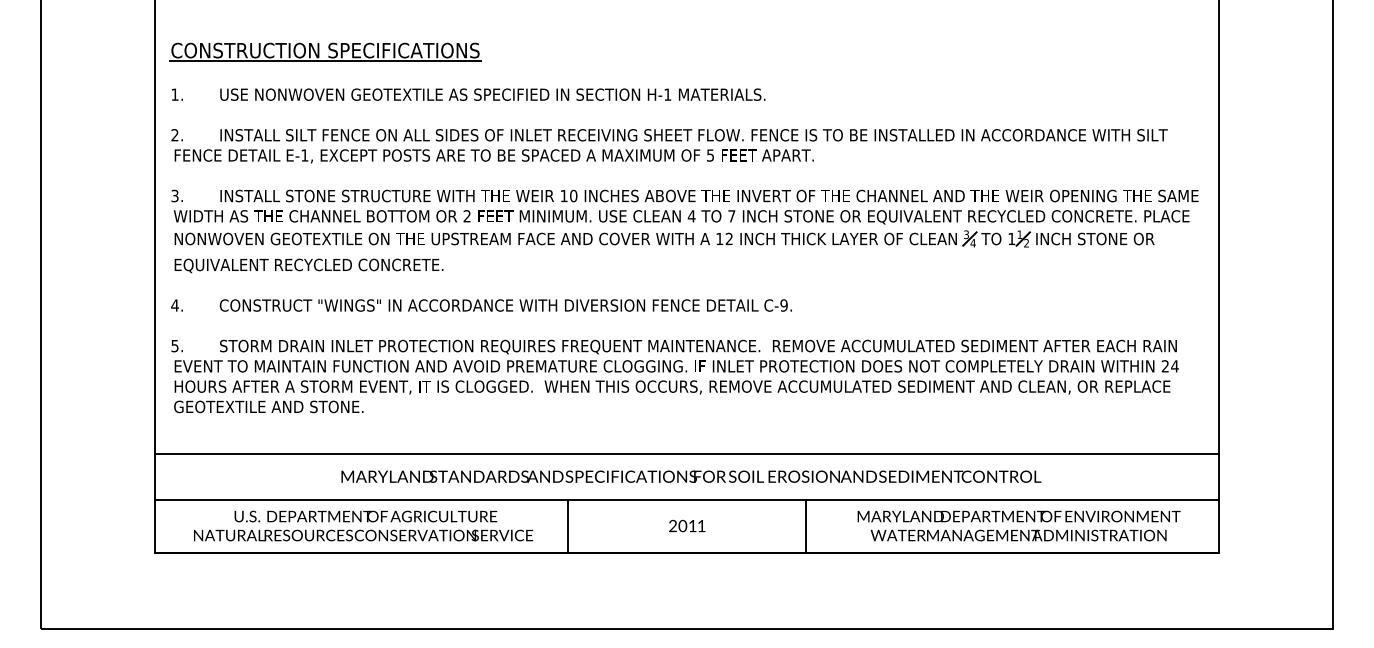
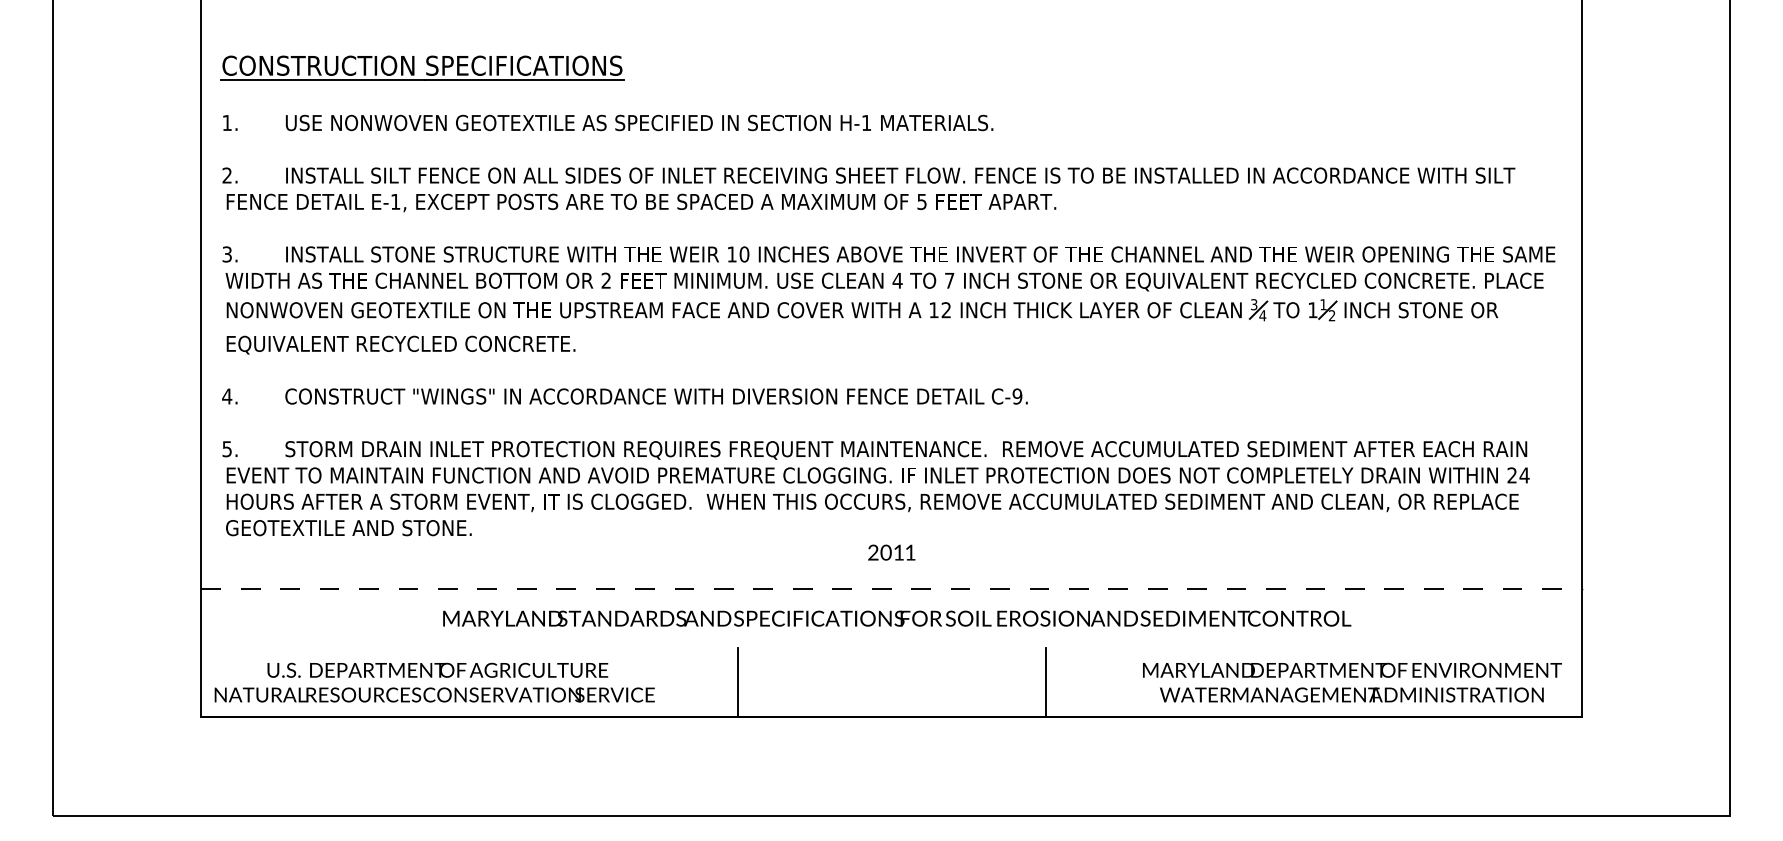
line: (687, 454) -> (891, 589), solid -> dashed
line: (687, 499) -> (891, 648), removed
text: (363, 525) -> (434, 682), moved
text: (687, 525) -> (891, 552), moved
text: (1019, 525) -> (1352, 682), moved

